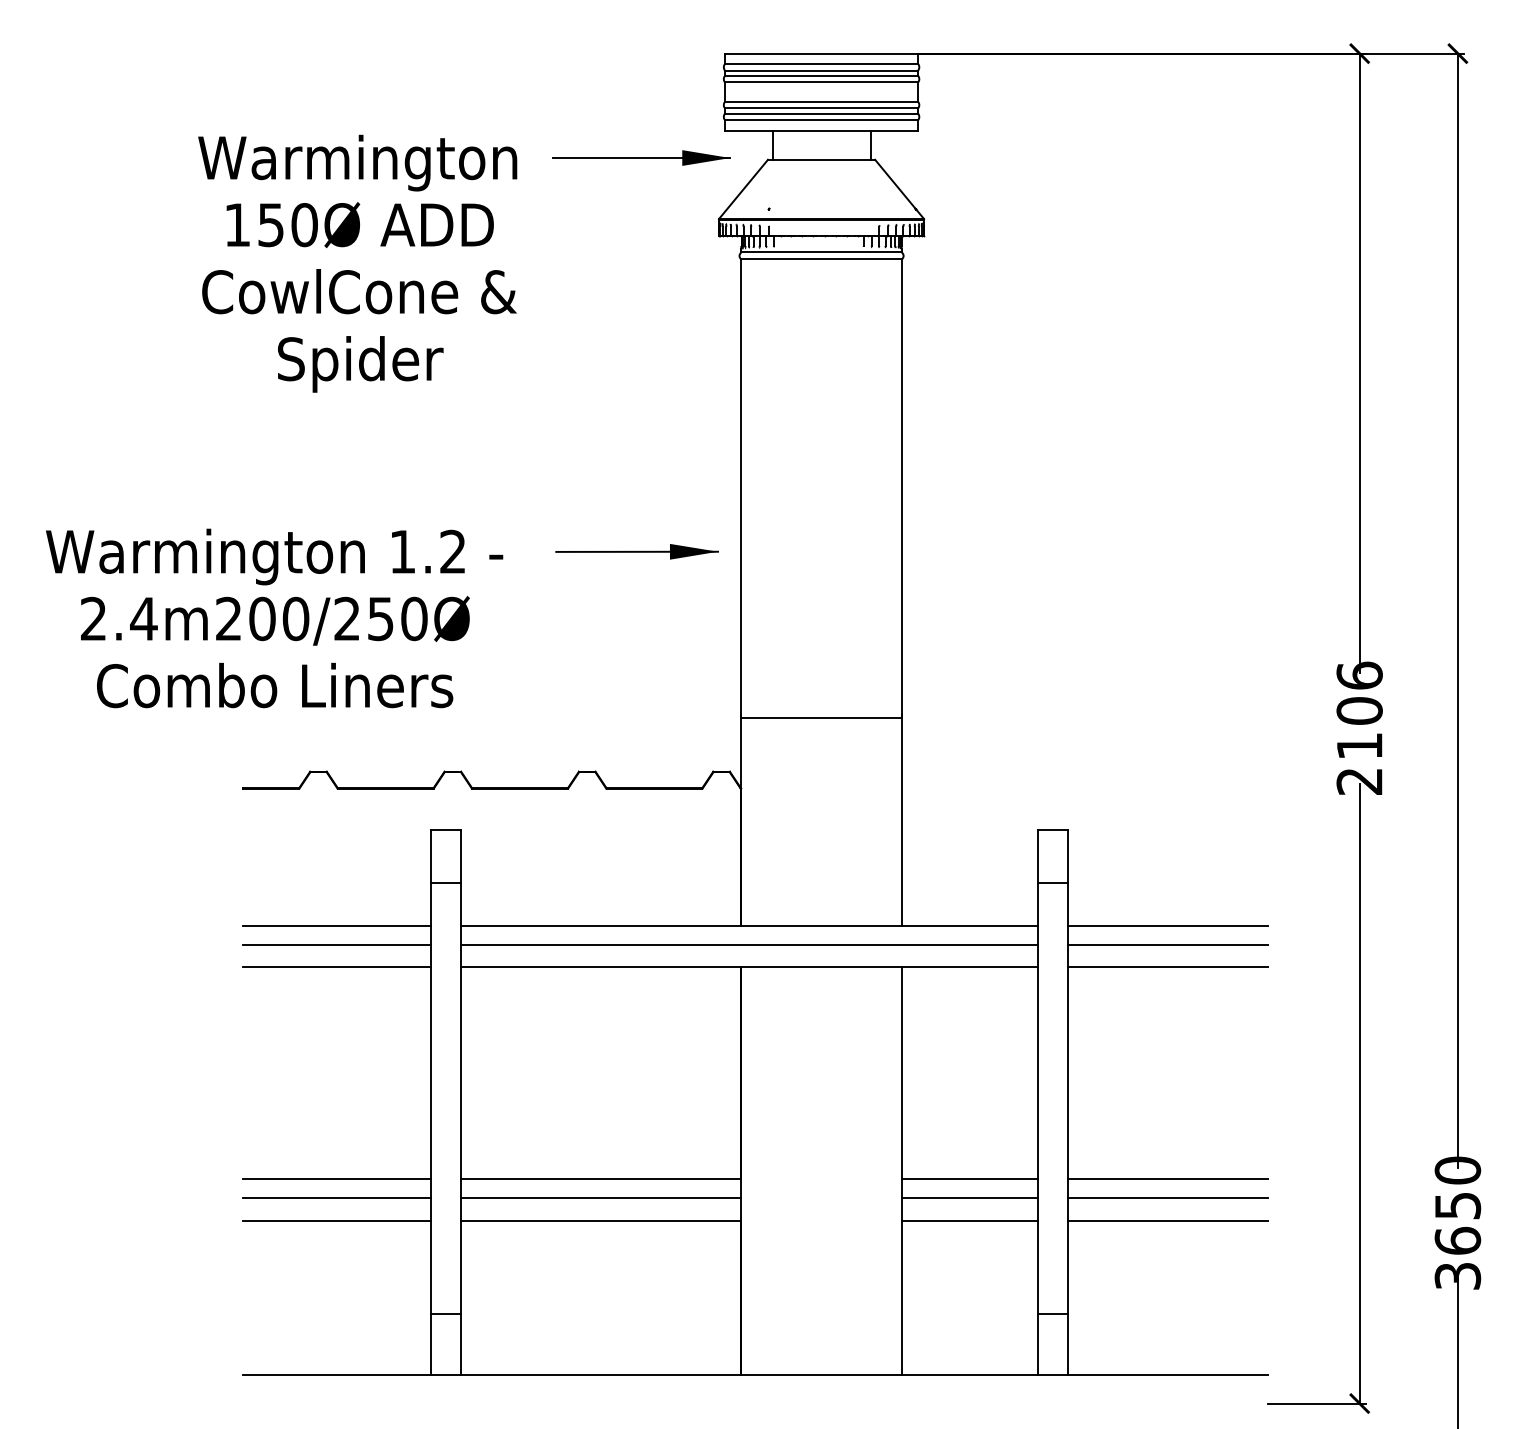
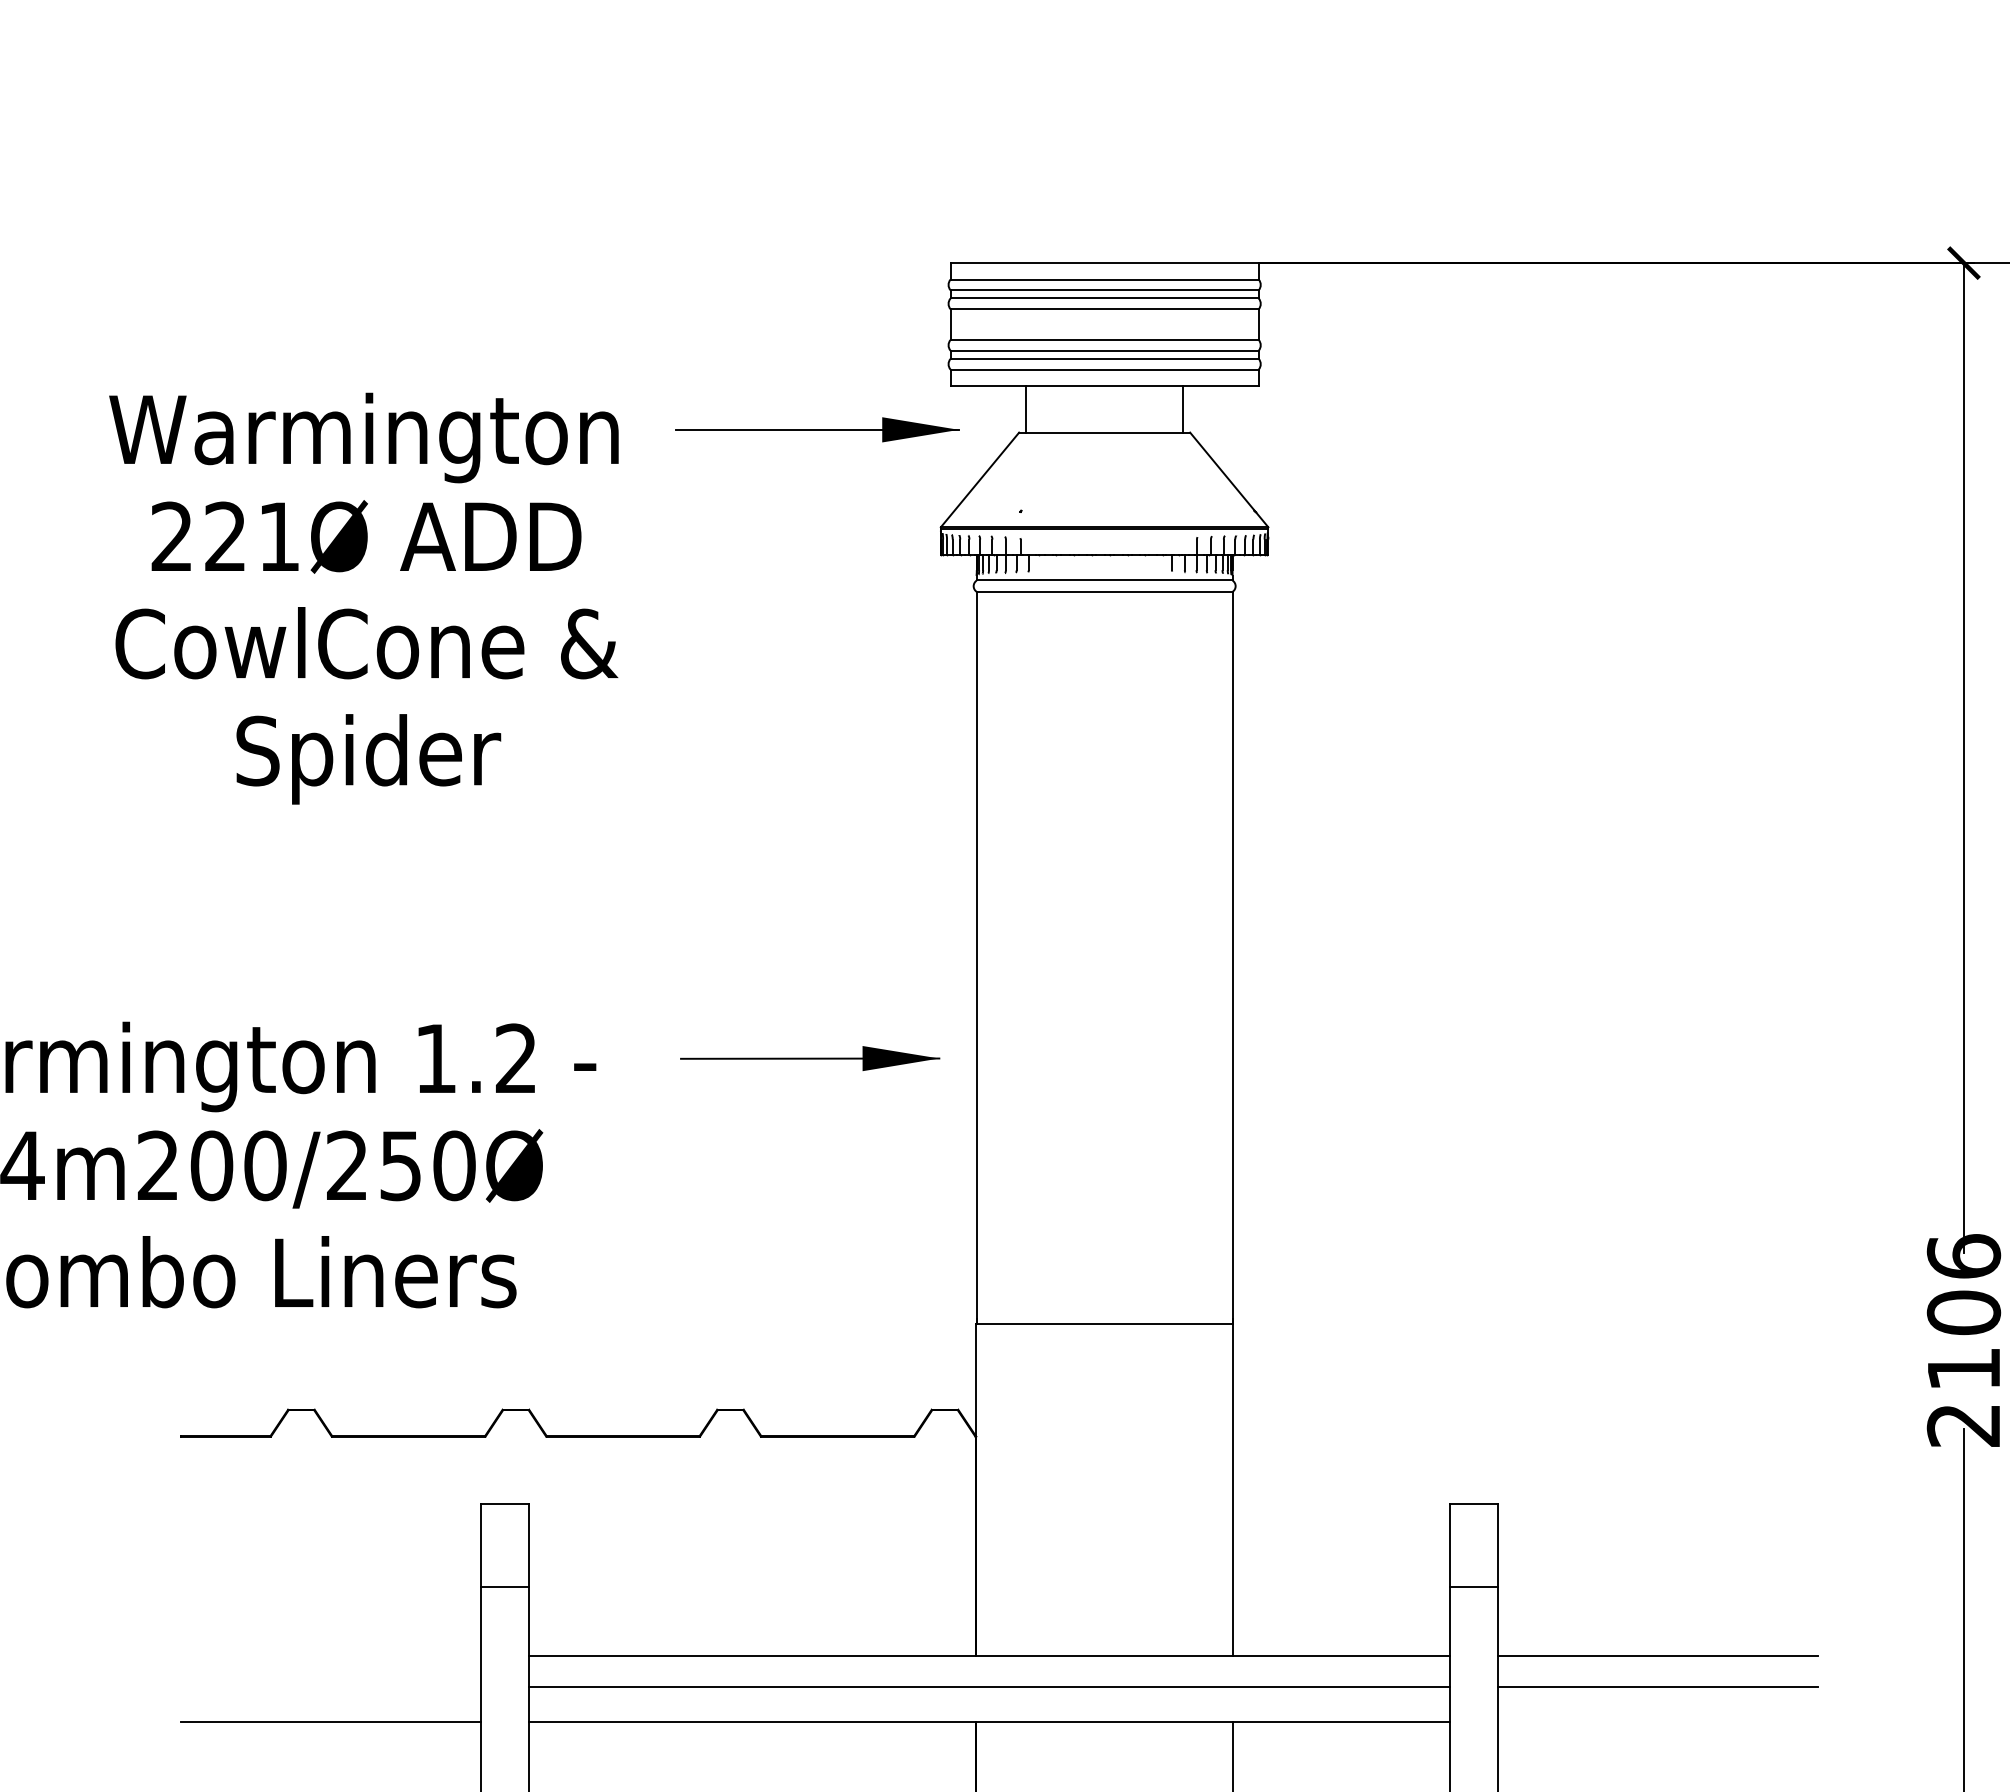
text: (270, 225) -> (224, 537), 150Ø -> 221Ø
line: (336, 925) -> (330, 1655), removed
line: (336, 945) -> (330, 1687), removed
line: (1167, 967) -> (1657, 1722), removed

